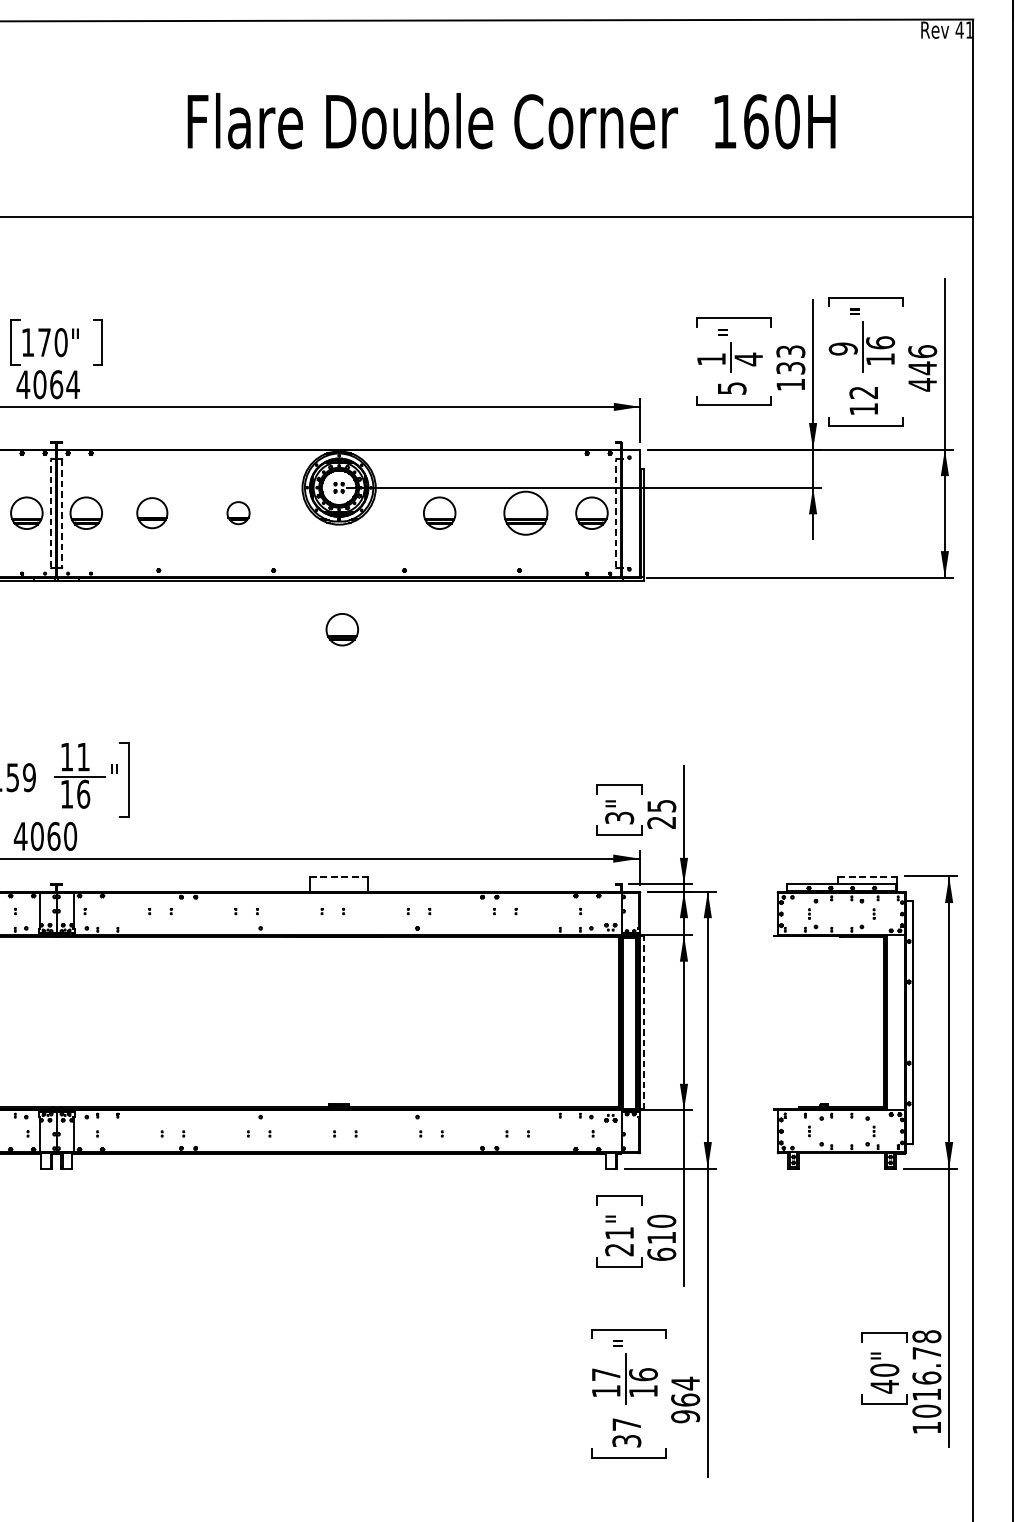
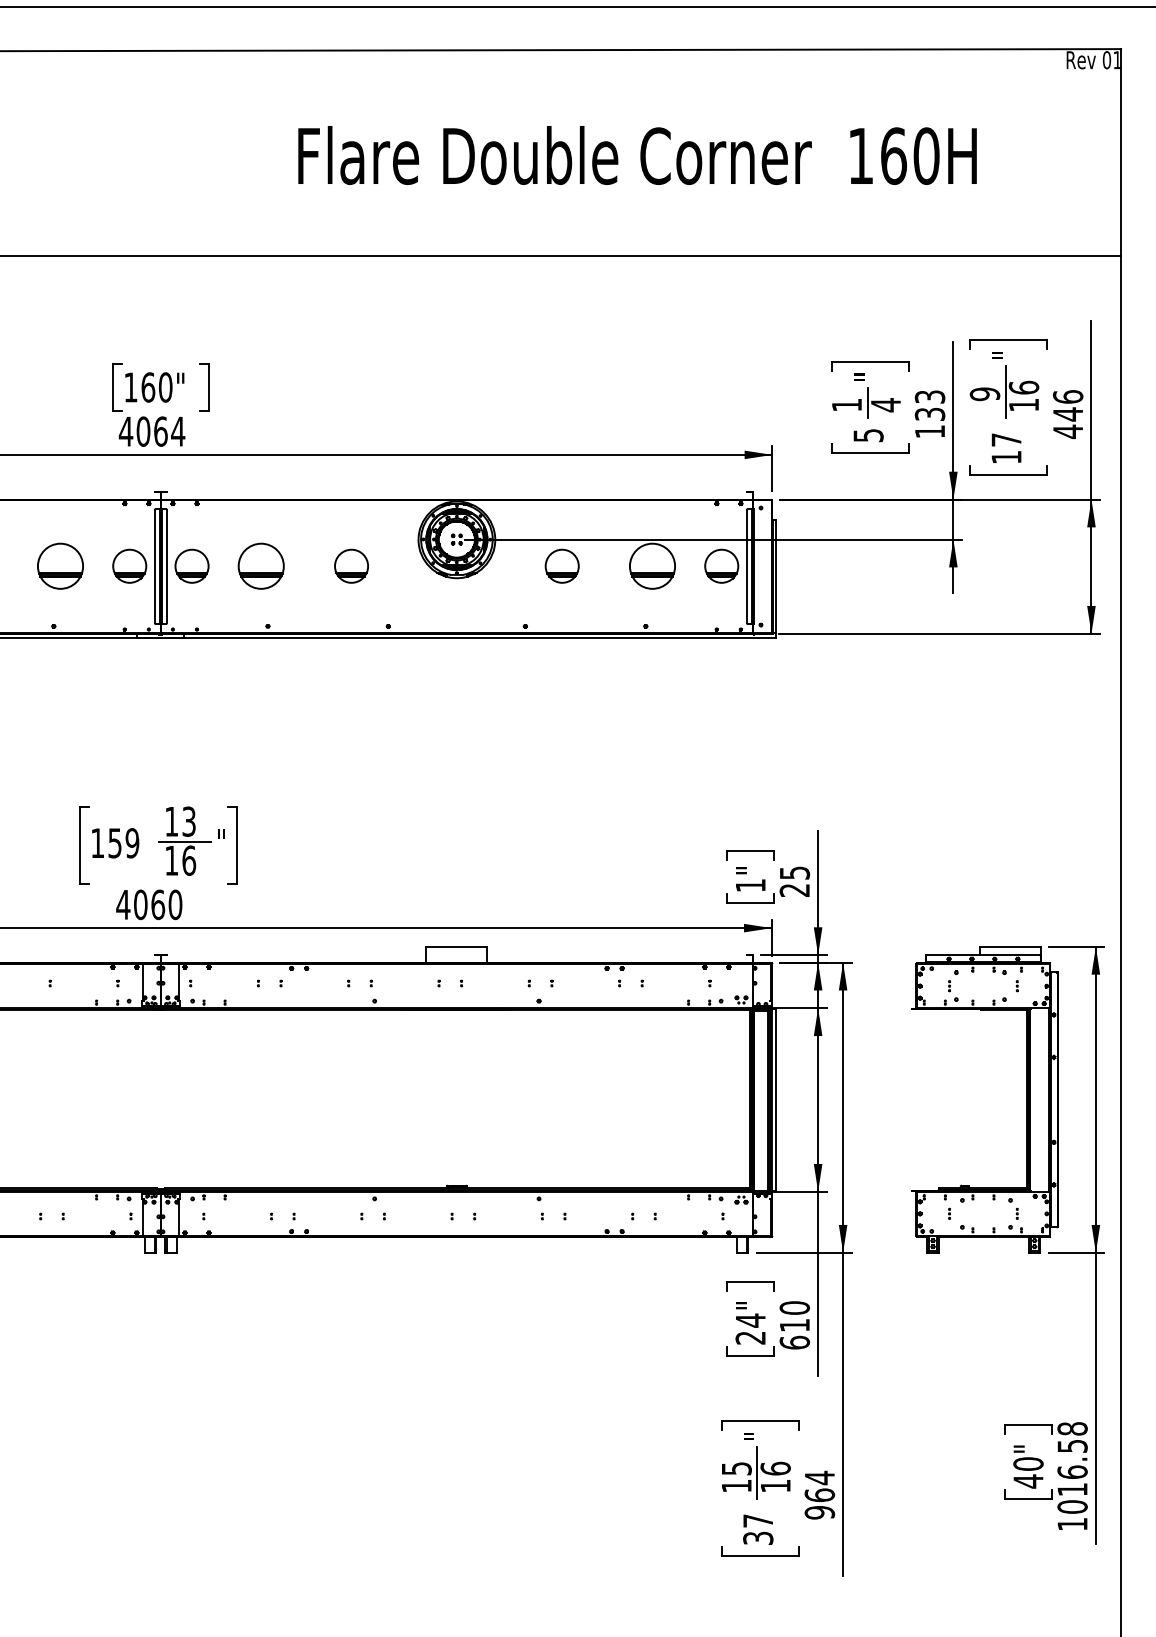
text: (959, 30) -> (1106, 60), 41 -> 01
text: (44, 342) -> (148, 387), 170" -> 160"
text: (863, 392) -> (1006, 439), 12 -> 17
part: (151, 512) -> (260, 565), size x1.43
part: (238, 512) -> (351, 565), size x1.43
line: (50, 513) -> (154, 566), dashed -> solid
line: (62, 513) -> (167, 566), dashed -> solid
line: (615, 513) -> (746, 566), dashed -> solid
part: (341, 628) -> (459, 687), removed
text: (82, 756) -> (188, 821), 11 -> 13
text: (619, 817) -> (750, 885), 3" -> 1"
line: (338, 876) -> (456, 946), dashed -> solid
line: (867, 876) -> (1010, 946), dashed -> solid
line: (644, 1023) -> (776, 1100), dashed -> solid
text: (619, 1233) -> (750, 1320), 21" -> 24"
text: (926, 1353) -> (1072, 1446), 1016.78 -> 1016.58
text: (606, 1374) -> (736, 1468), 17 -> 15

